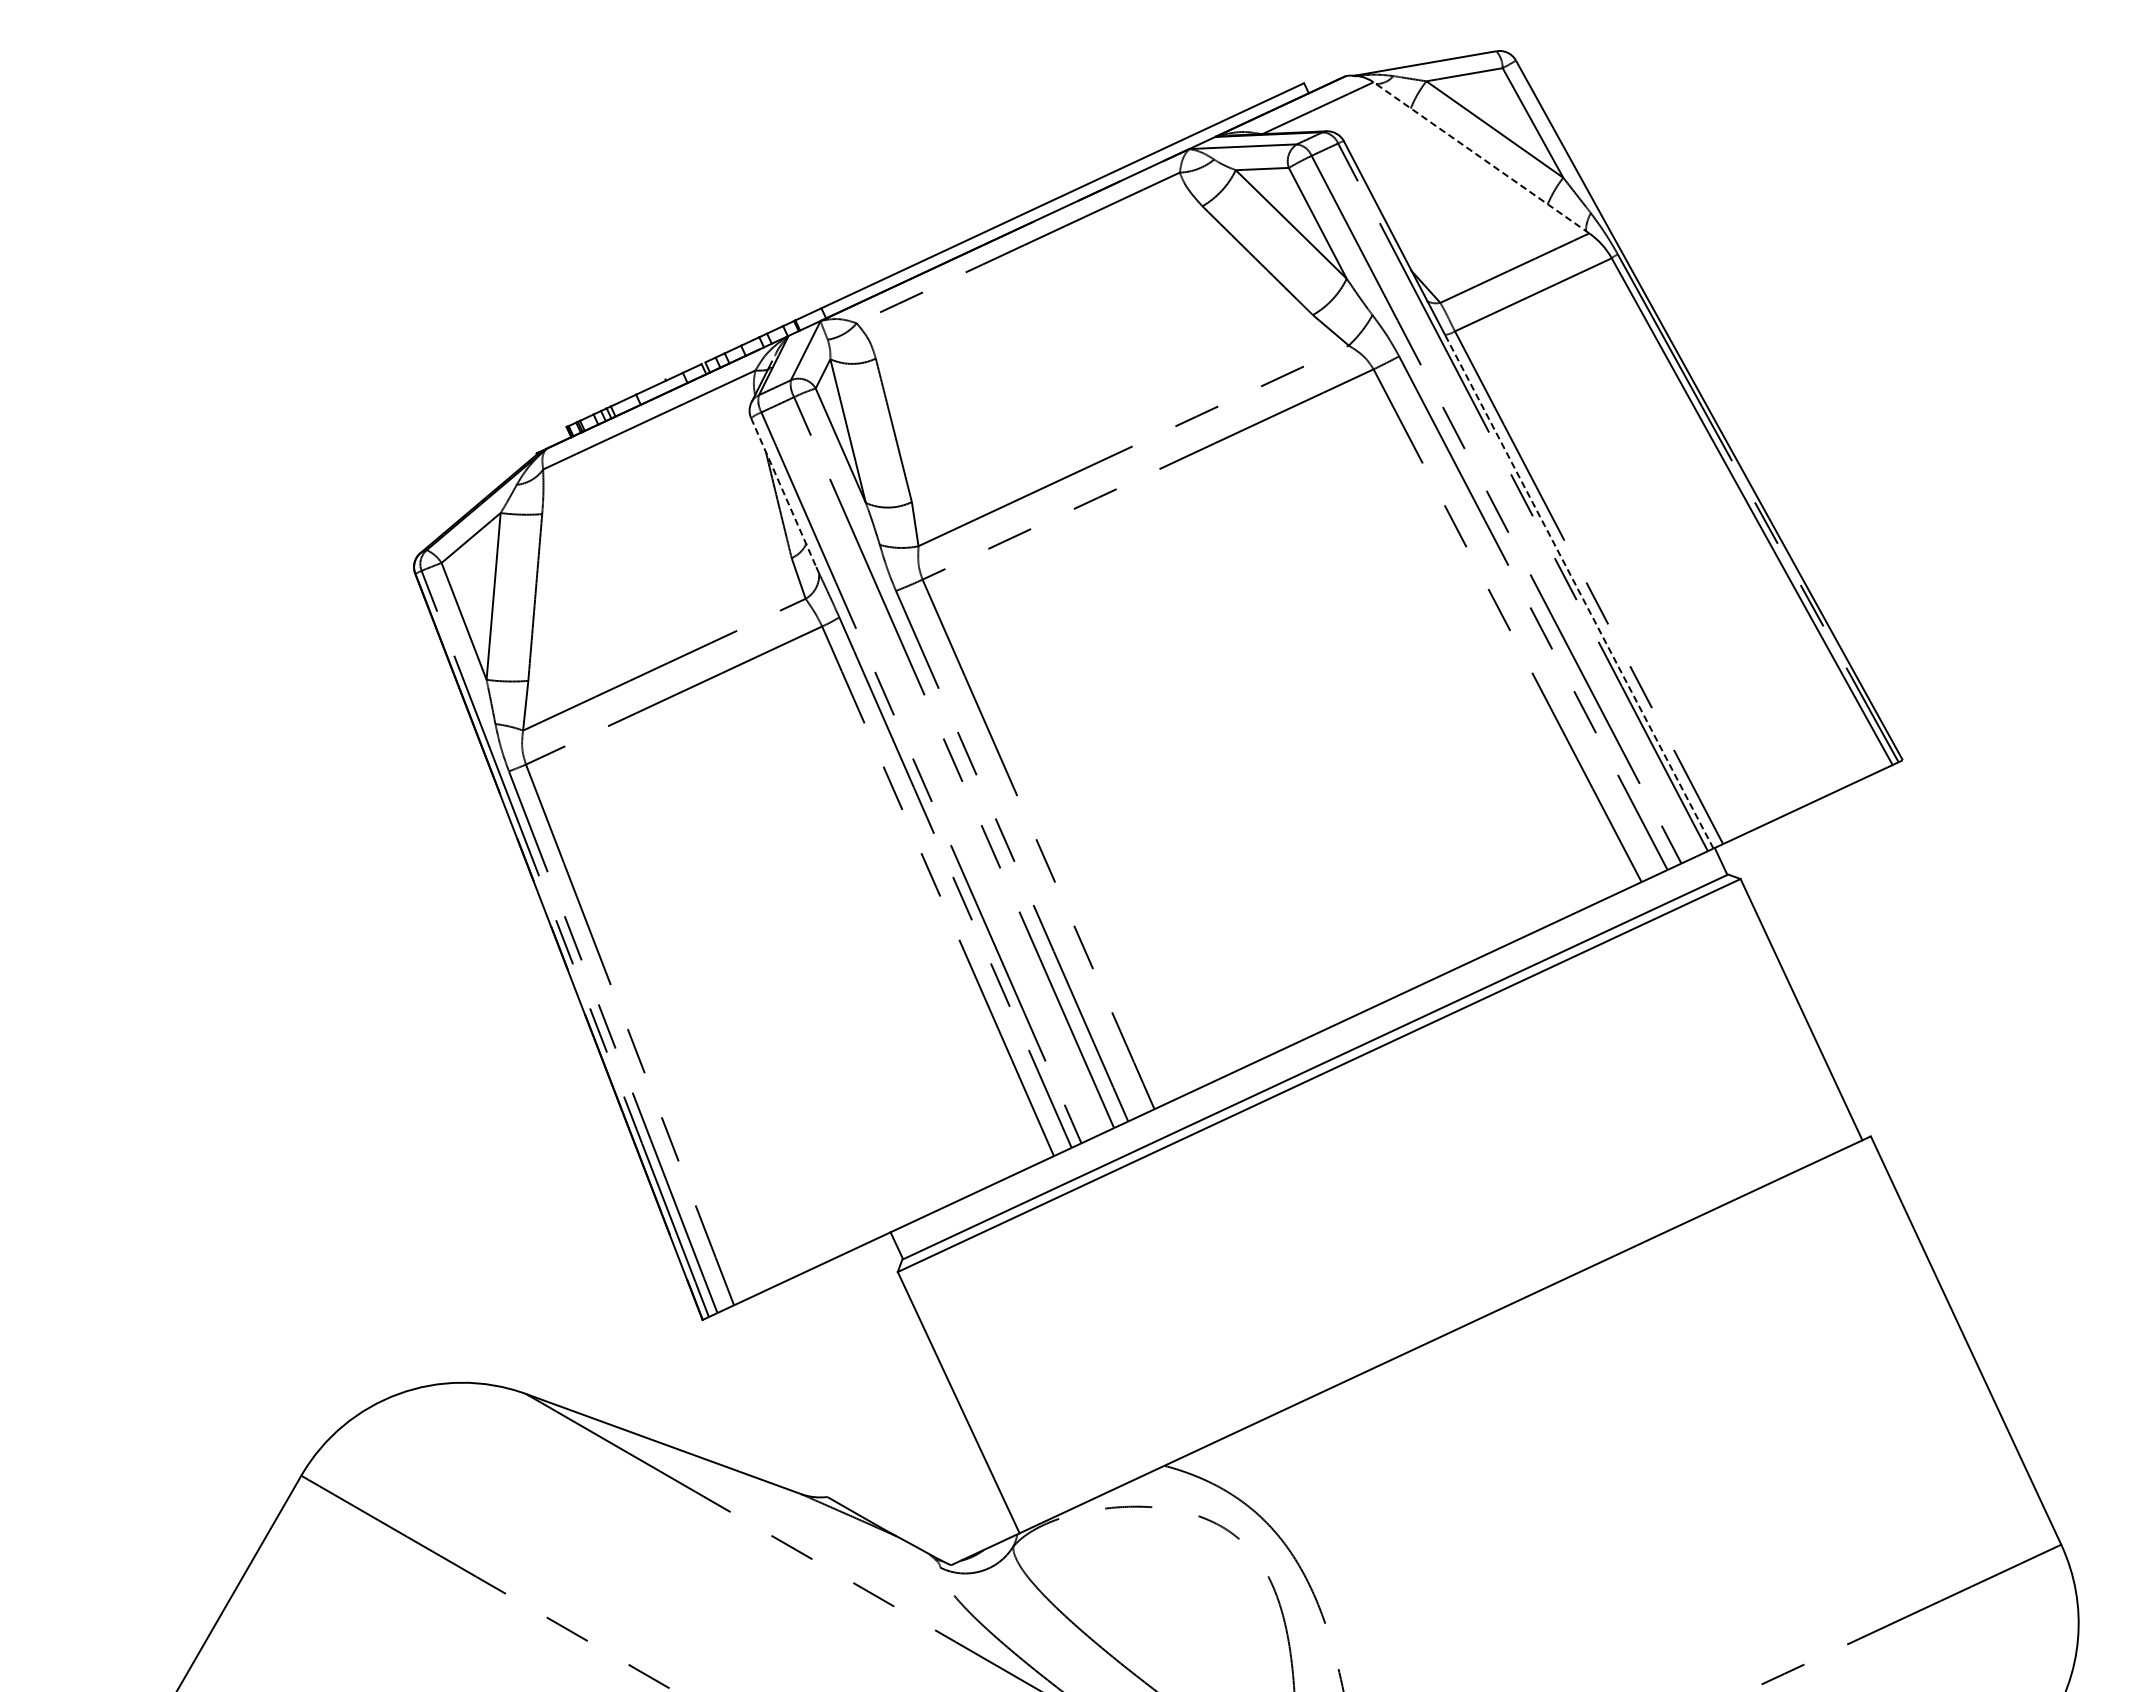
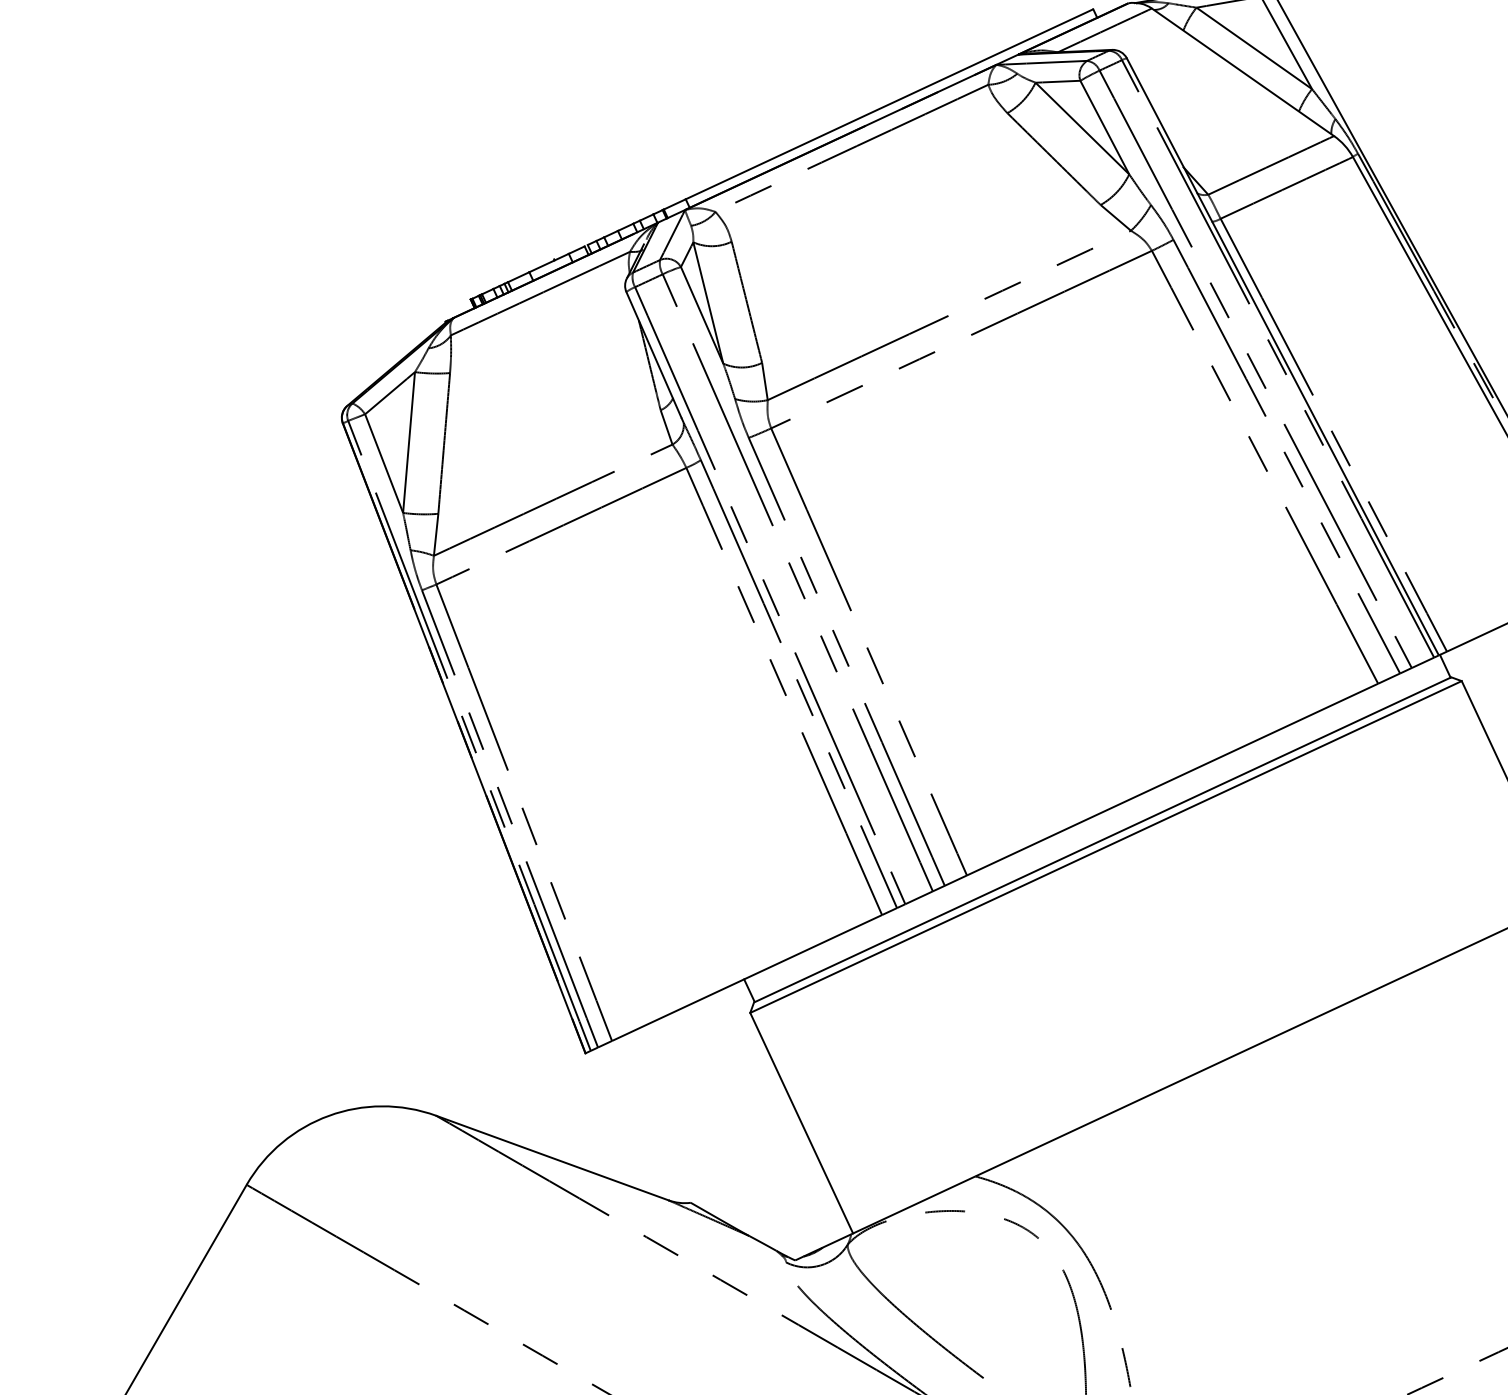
line: (1481, 157) -> (1243, 71), dashed -> solid
line: (783, 493) -> (653, 355), dashed -> solid
line: (1579, 592) -> (1325, 439), dashed -> solid

